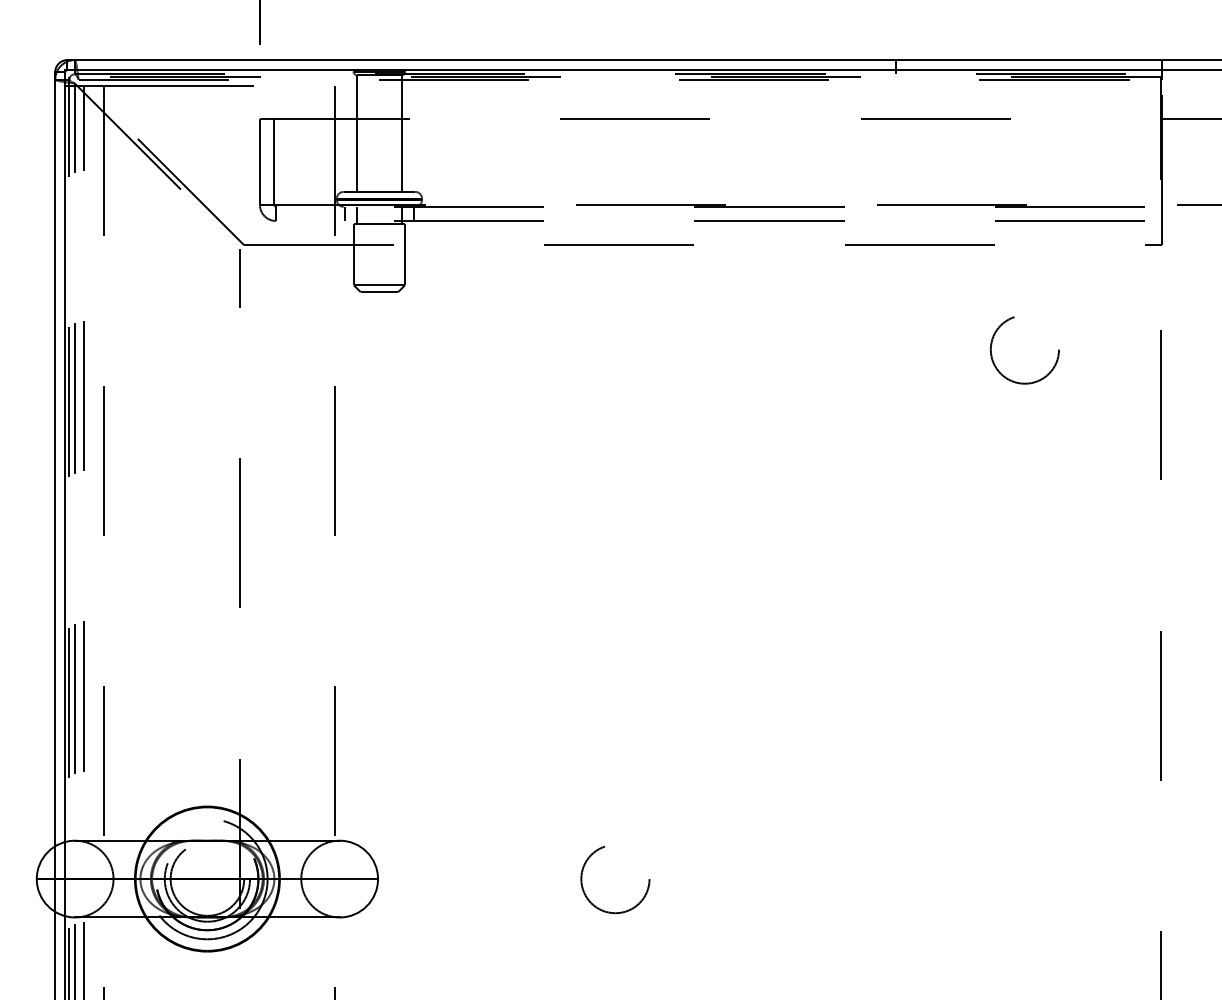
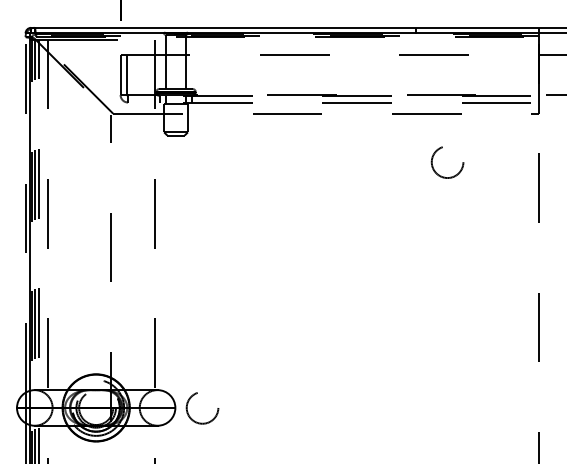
circle: (1024, 350) -> (447, 162), moved
line: (55, 460) -> (25, 213), solid -> dashed
circle: (615, 880) -> (202, 408), moved

